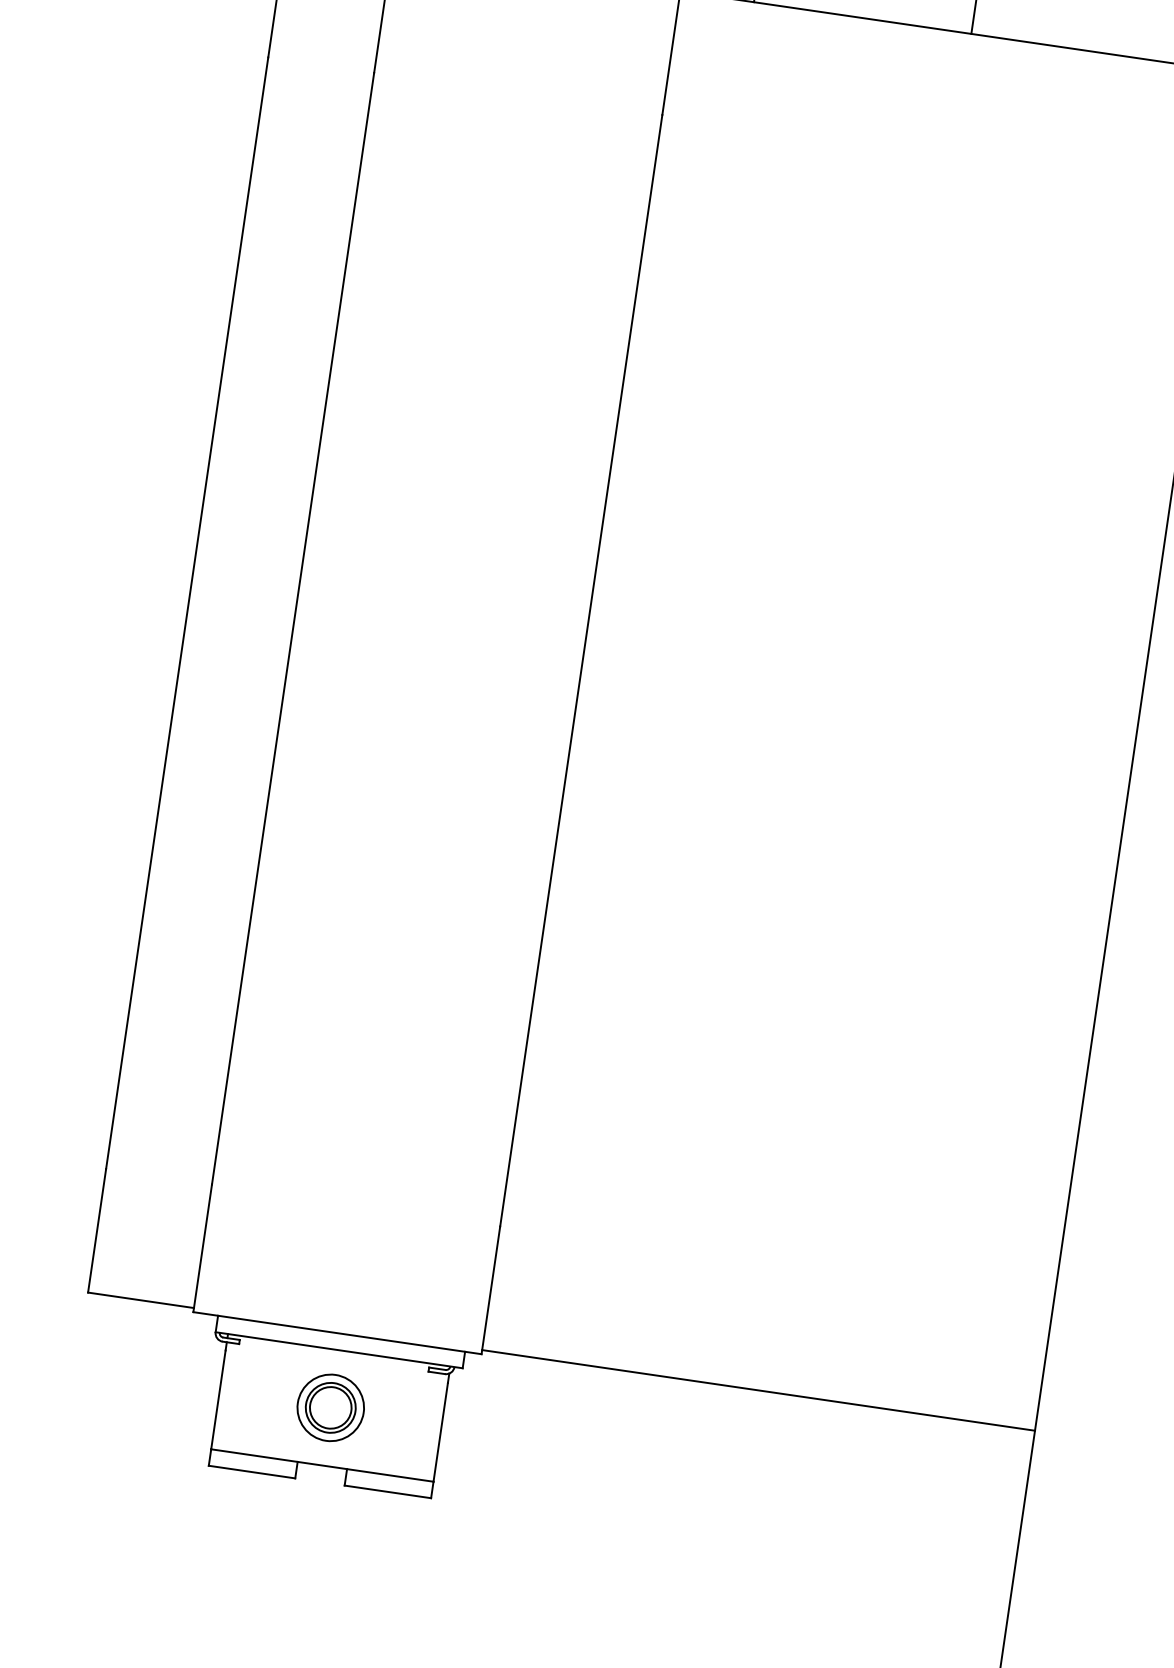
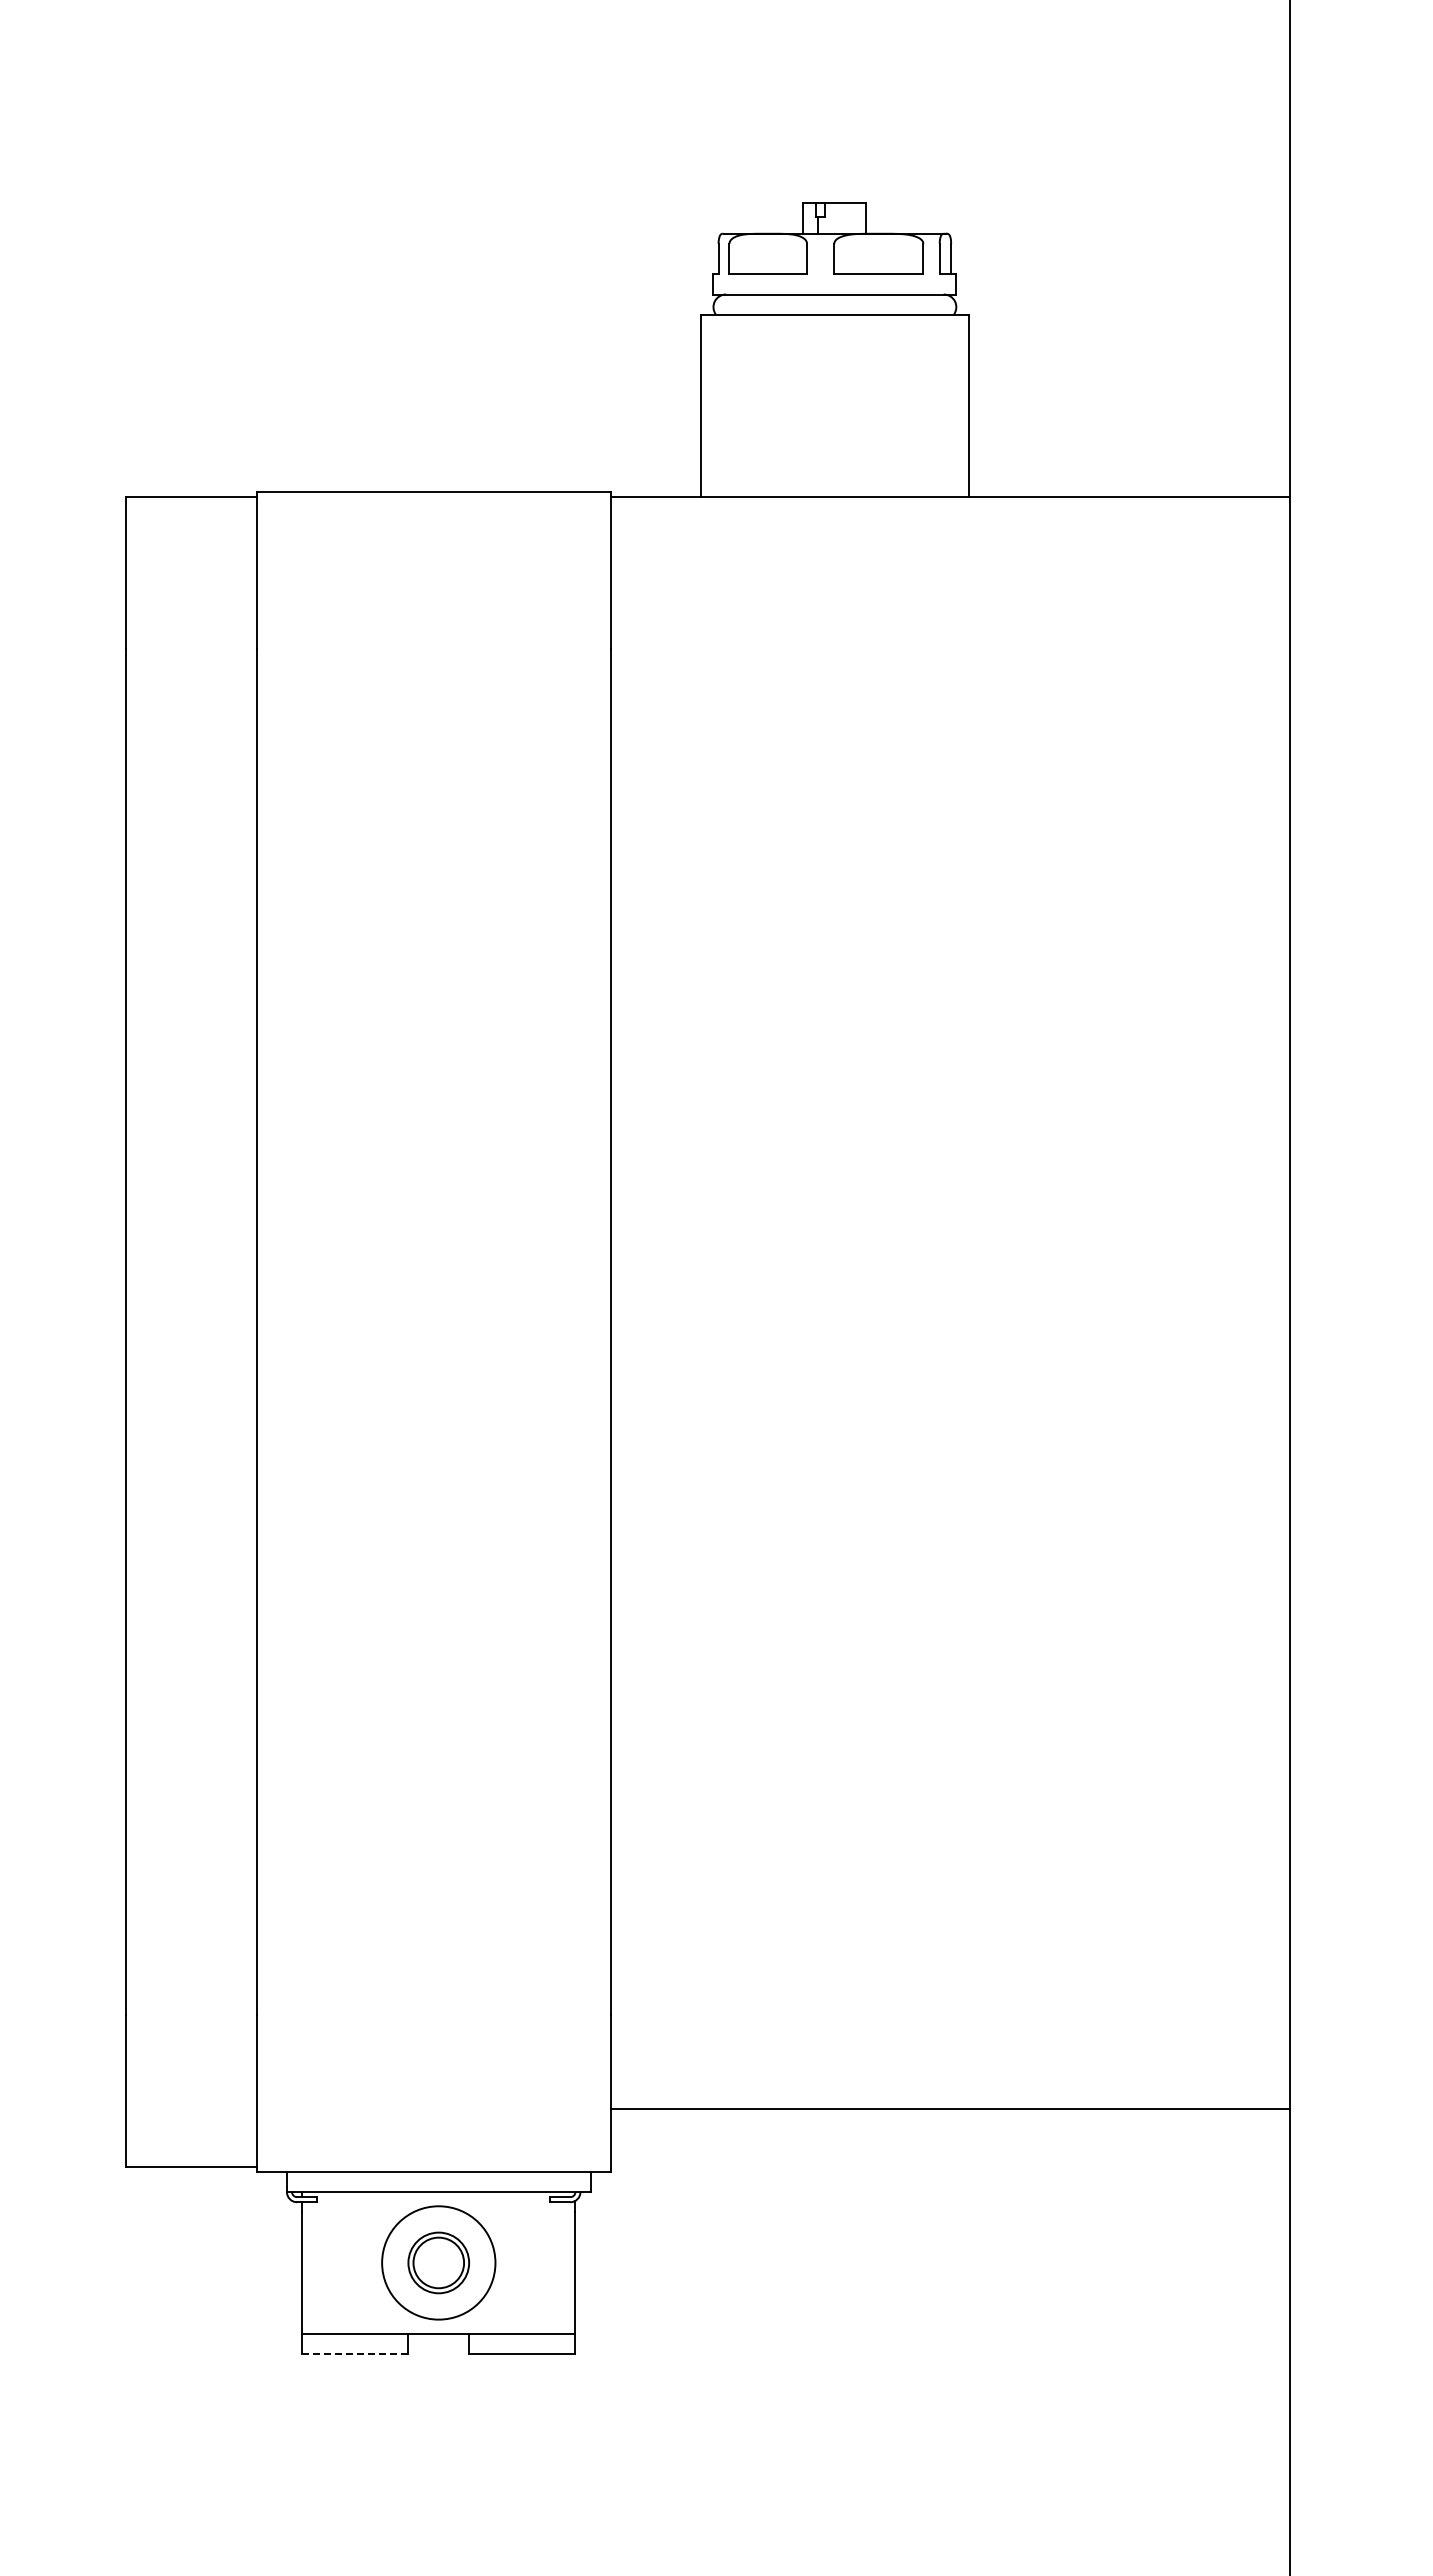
line: (758, 1390) -> (950, 2108), moved
circle: (330, 1407) -> (438, 2262), size x1.4
line: (252, 1472) -> (355, 2354), solid -> dashed

